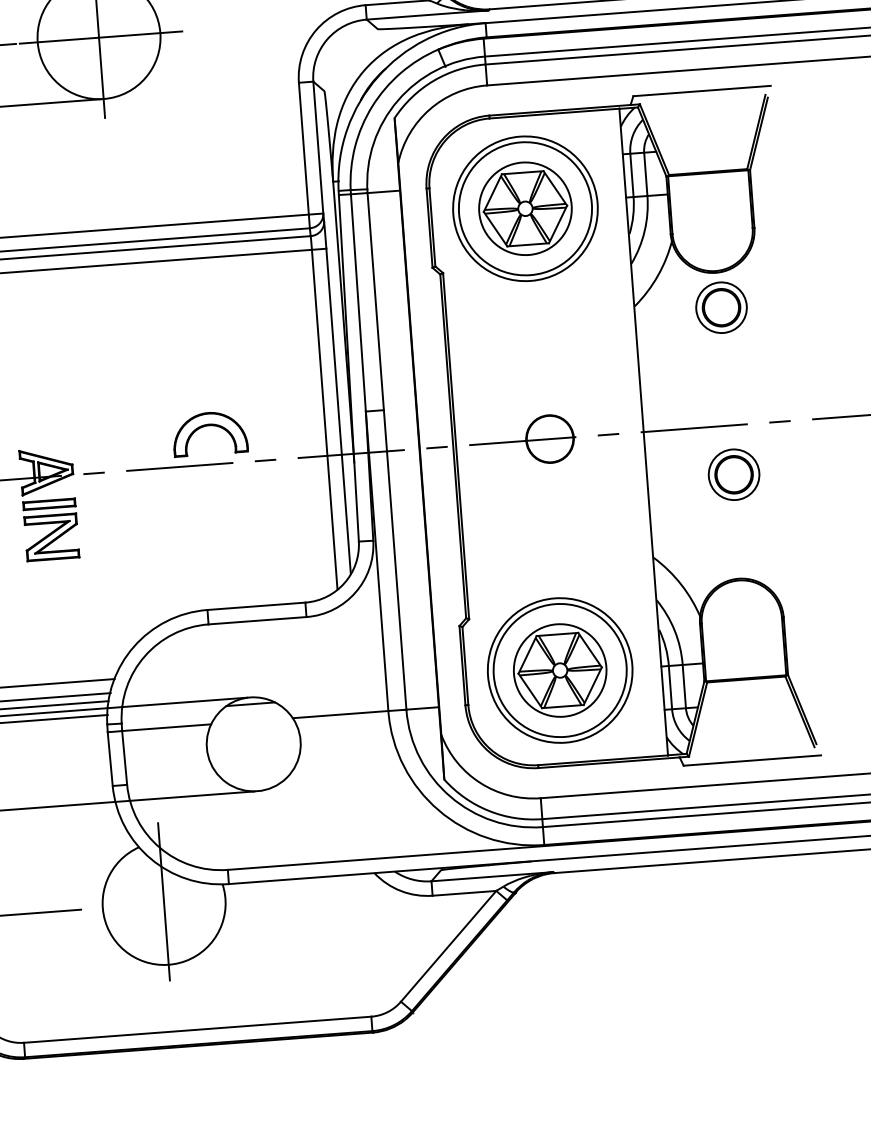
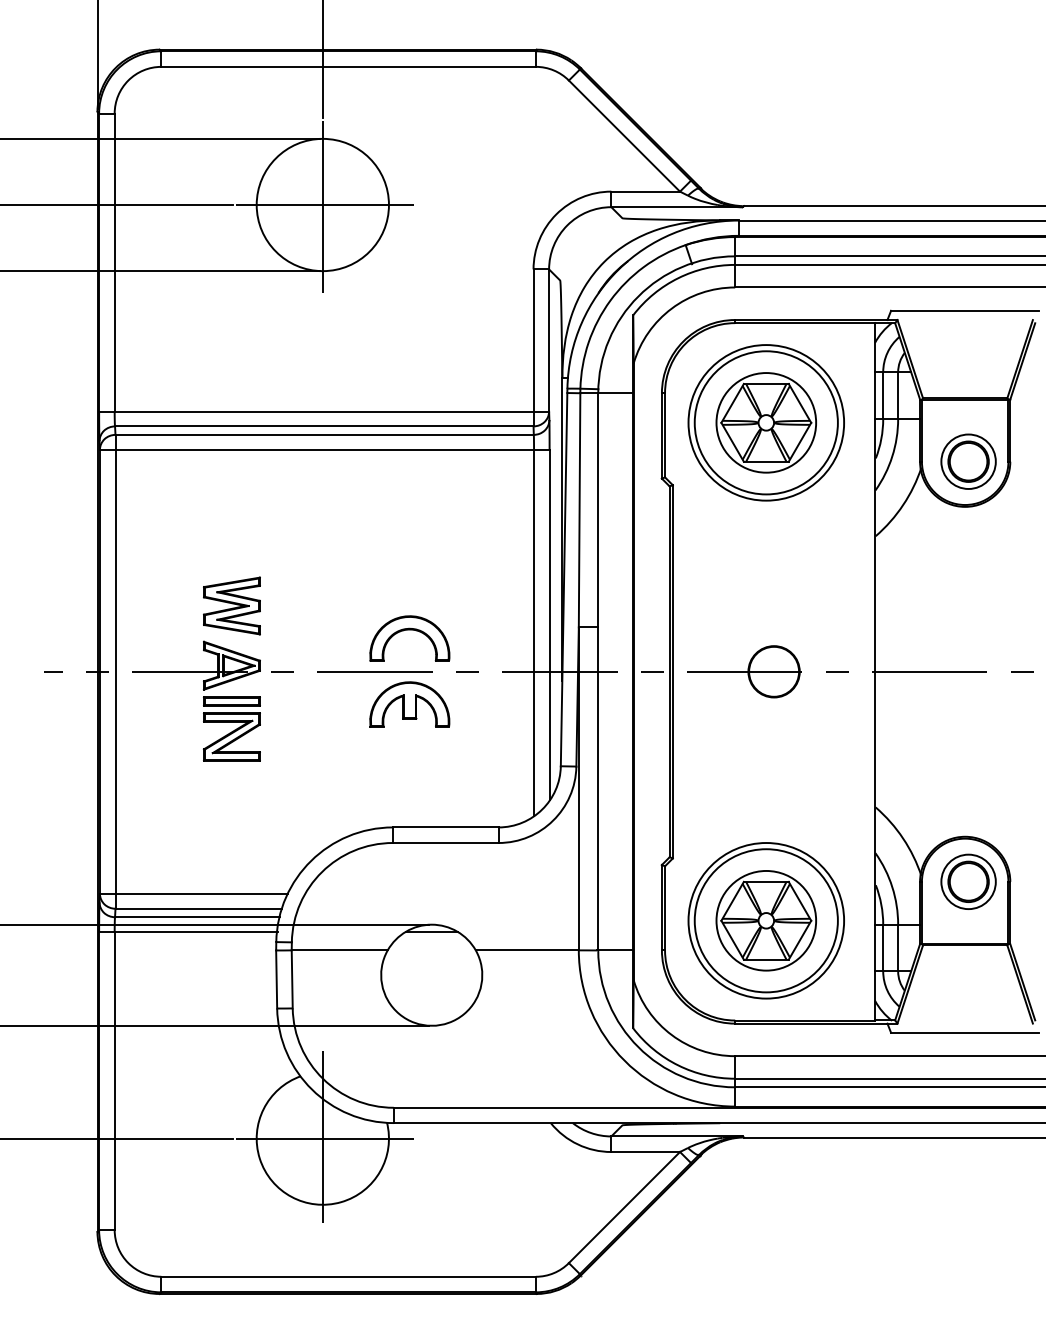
part: (721, 307) -> (968, 461), moved
part: (42, 415) -> (231, 605), added
part: (733, 474) -> (968, 881), moved
part: (214, 494) -> (409, 704), added
line: (165, 903) -> (324, 1138), added

